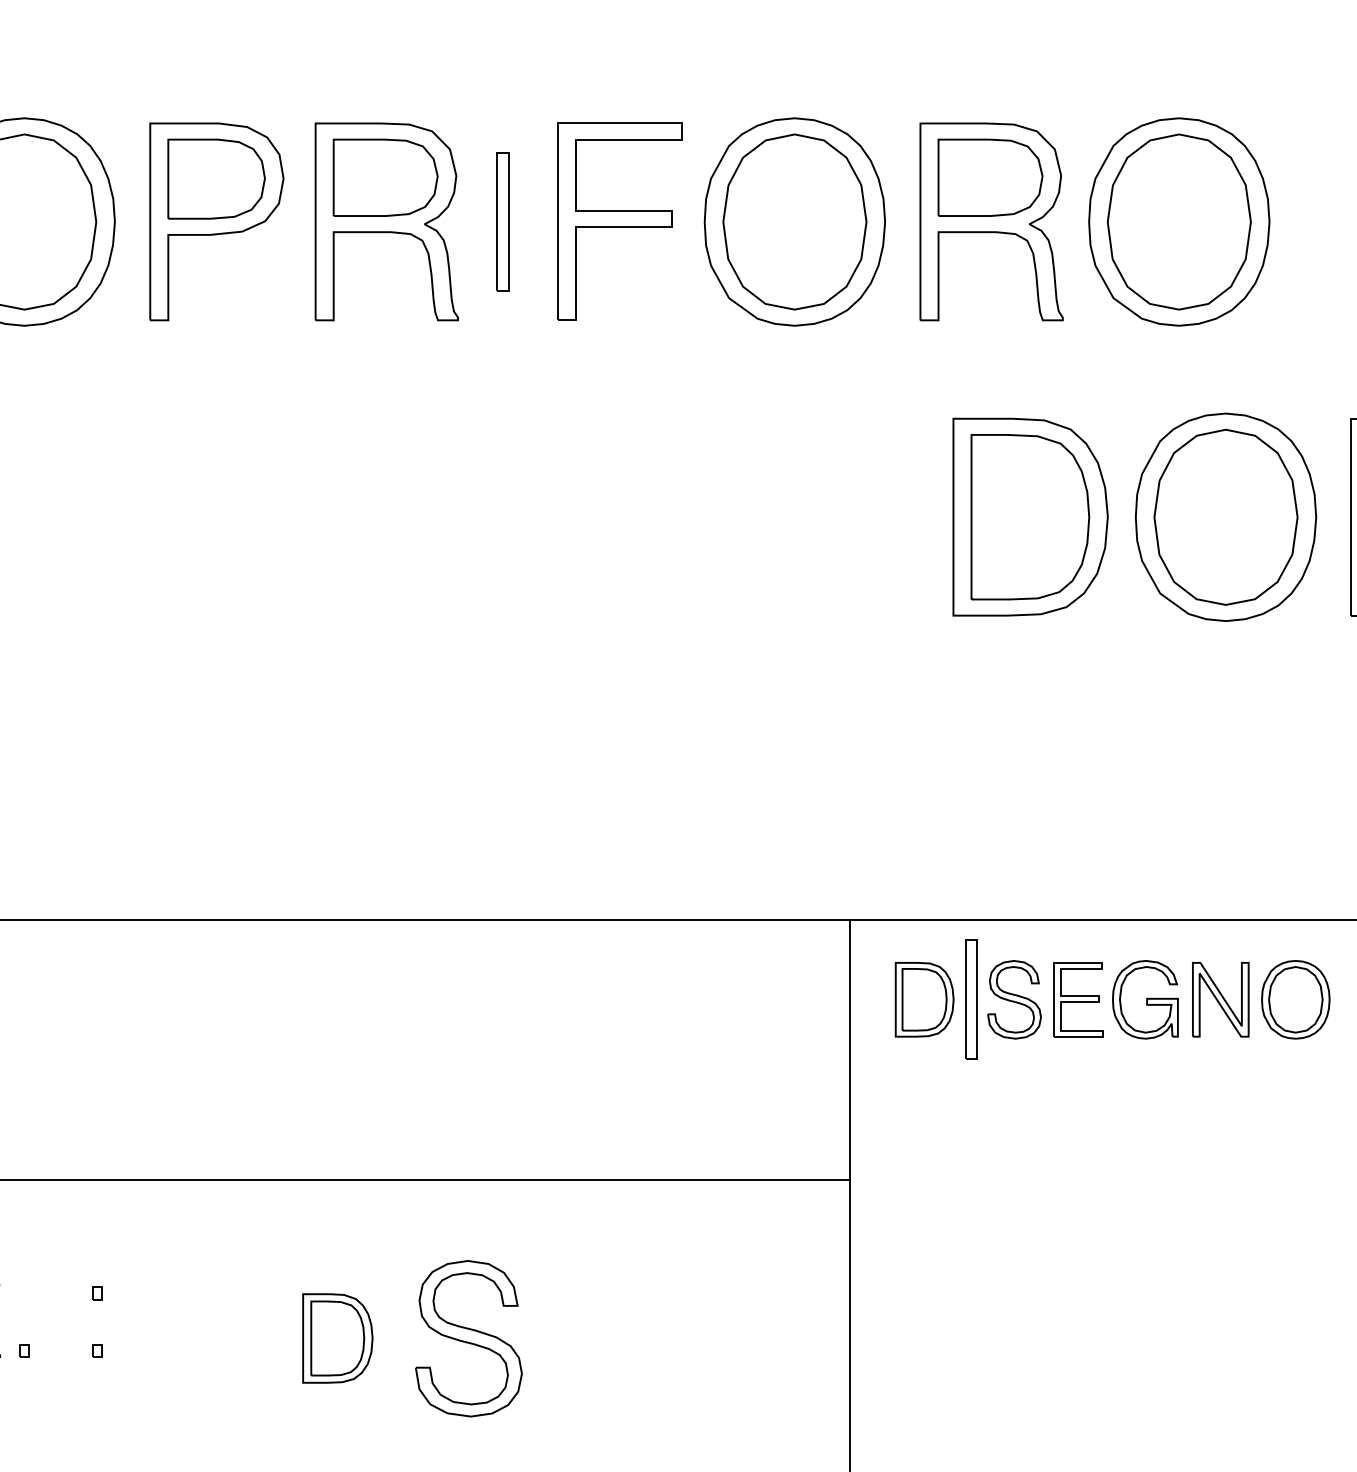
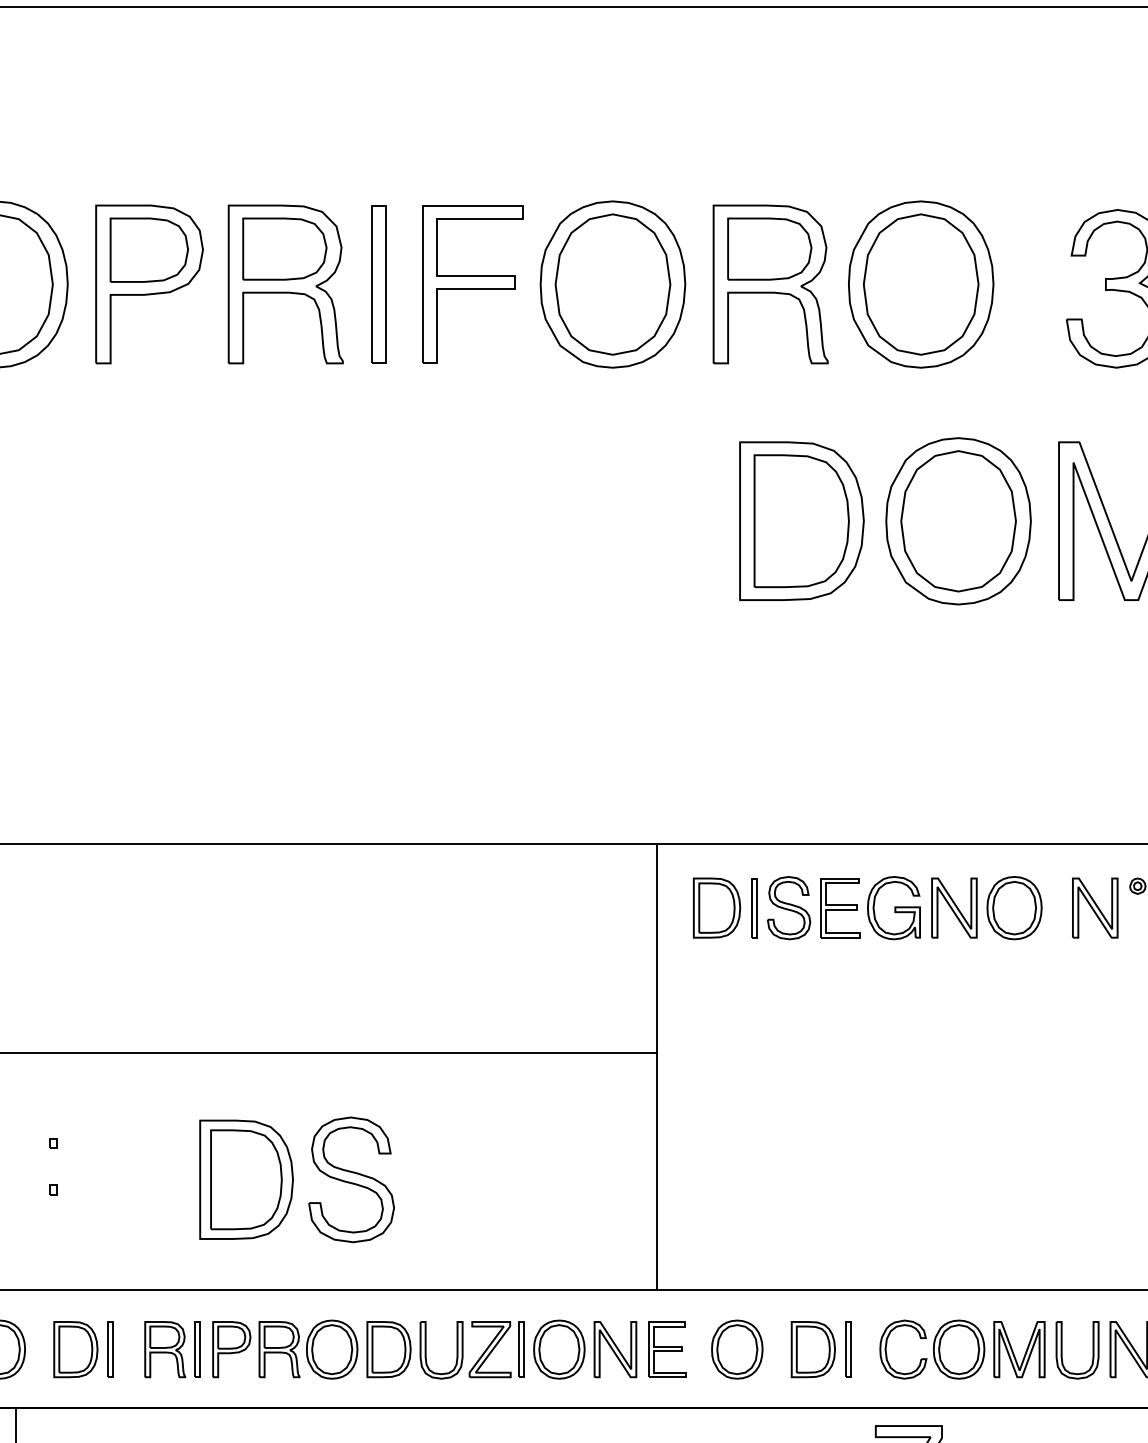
part: (502, 221) -> (378, 284), size x1.43
part: (971, 1000) -> (754, 908), size x0.62
part: (337, 1338) -> (246, 1179), size x1.67

